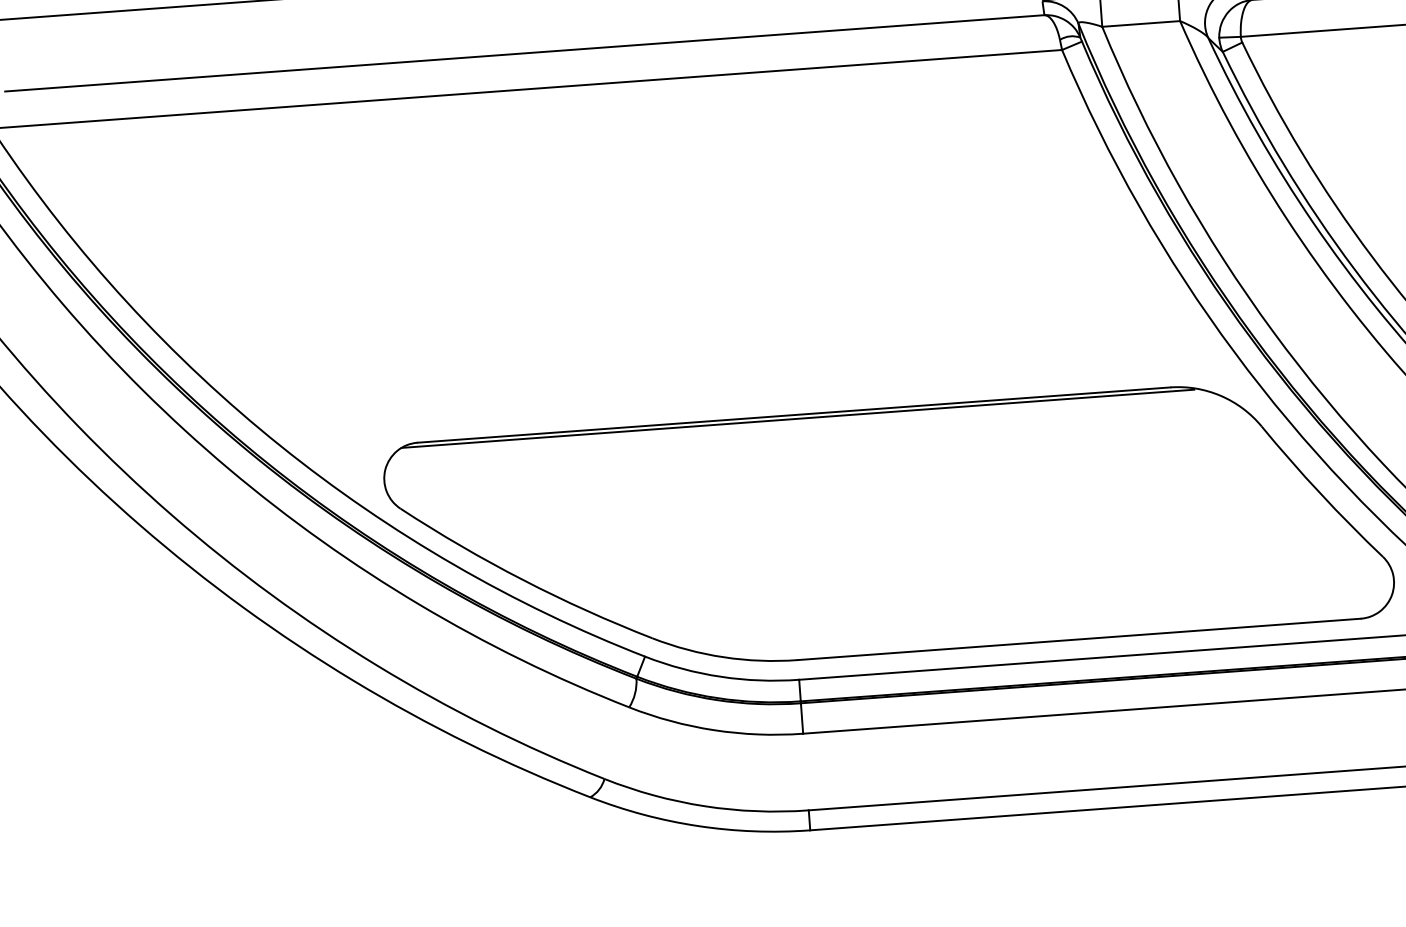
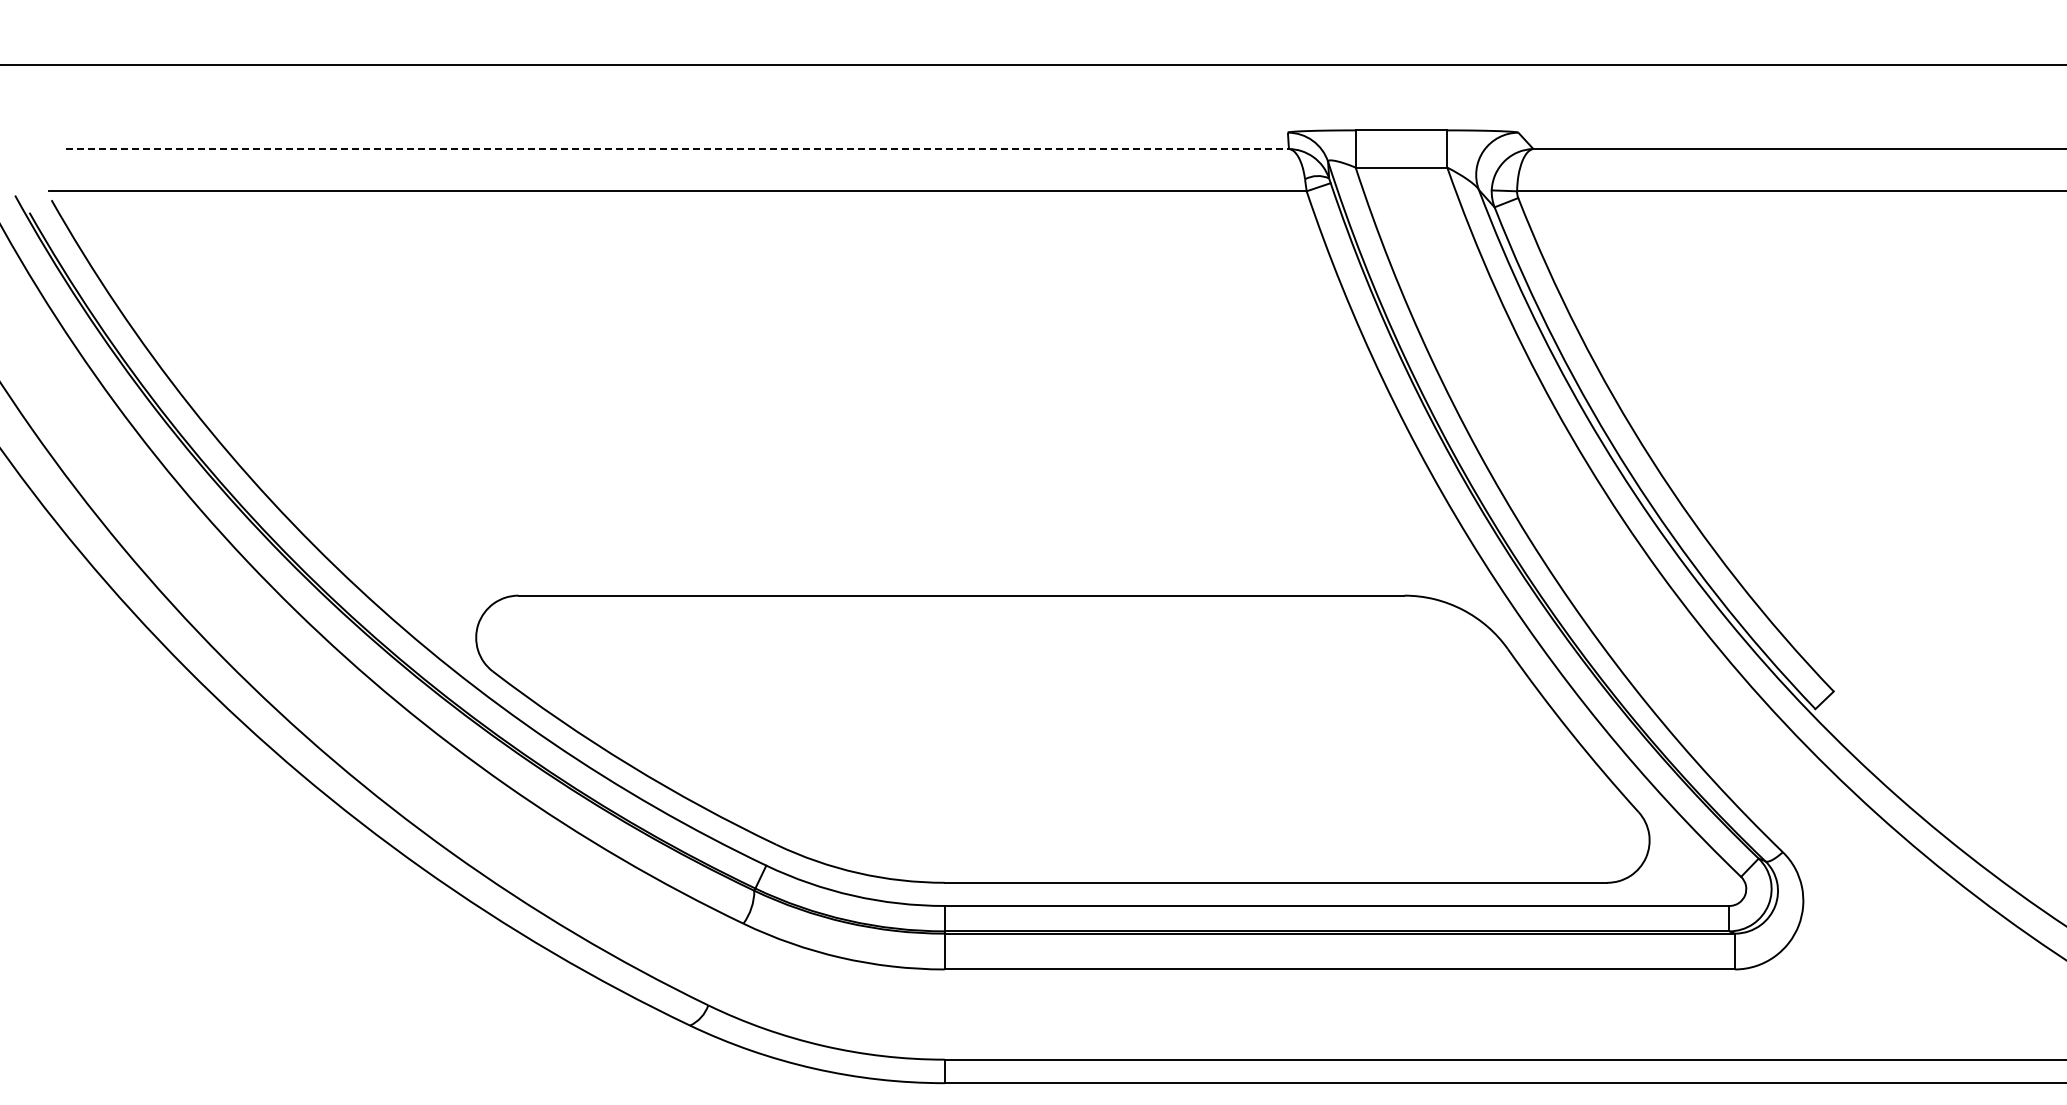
line: (524, 53) -> (677, 149), solid -> dashed
line: (797, 418) -> (965, 600), removed

